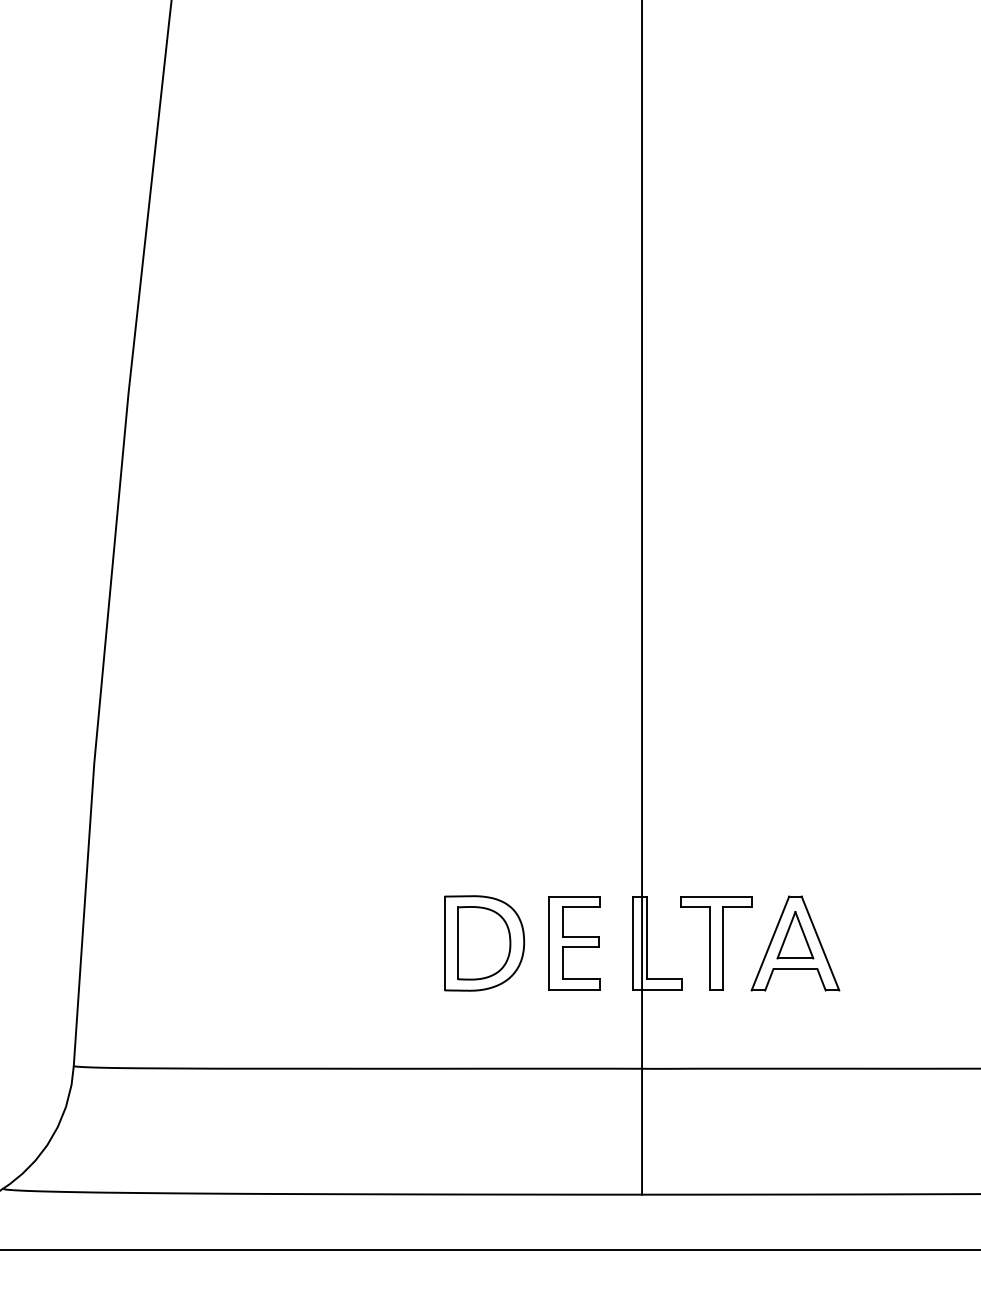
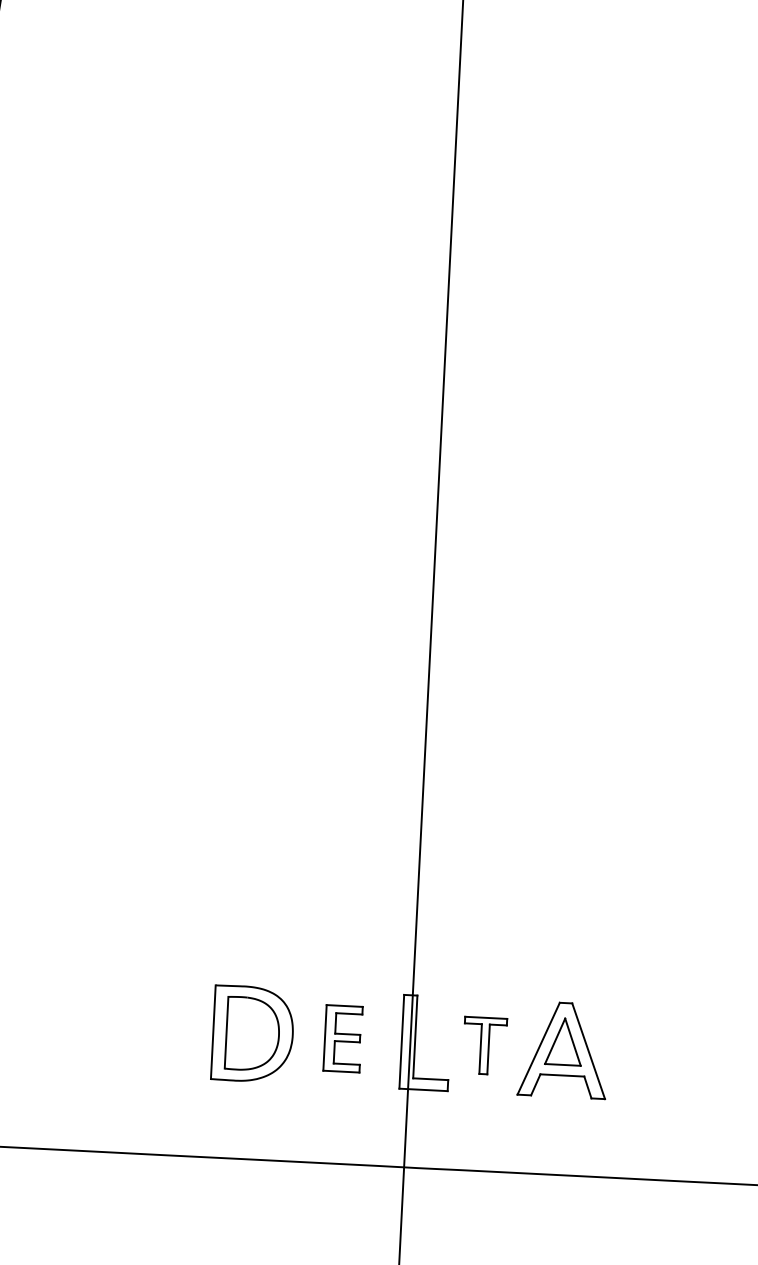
part: (574, 943) -> (342, 1038), size x0.7
part: (716, 943) -> (484, 1045), size x0.6

